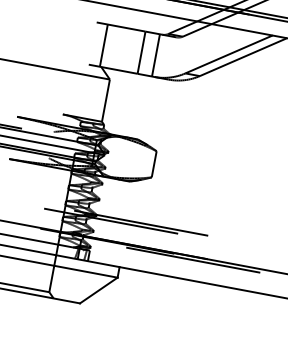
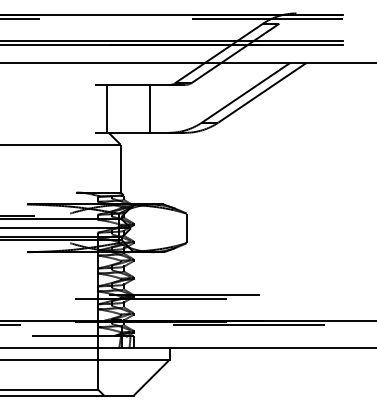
line: (156, 55) -> (166, 108), removed

